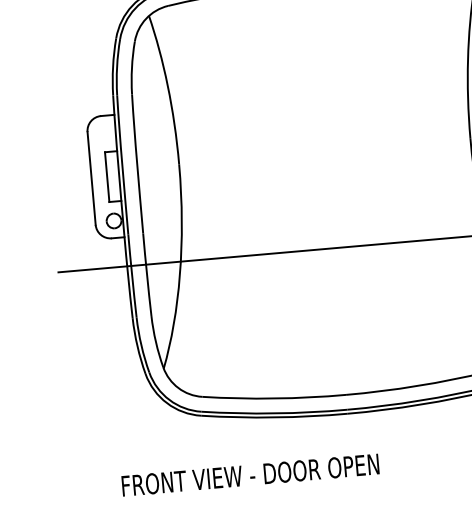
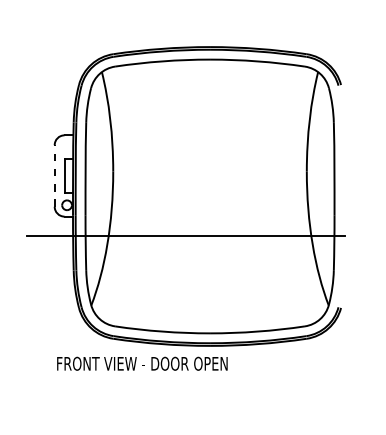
line: (91, 177) -> (54, 175), solid -> dashed
text: (250, 474) -> (142, 363), moved

